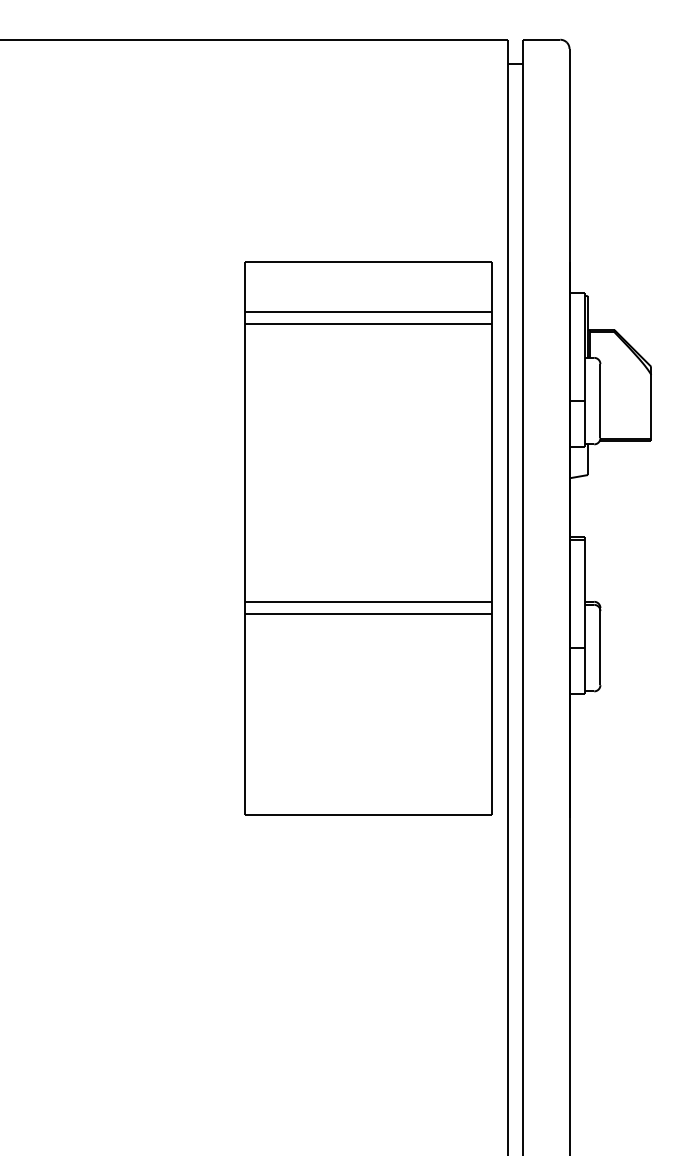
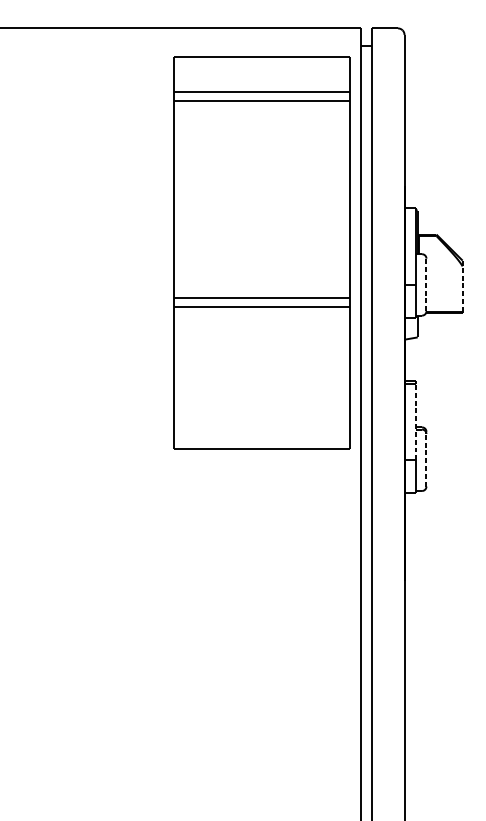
line: (600, 400) -> (426, 284), solid -> dashed
line: (651, 406) -> (462, 288), solid -> dashed
part: (368, 538) -> (261, 253), moved
line: (584, 593) -> (415, 421), solid -> dashed
line: (600, 647) -> (426, 459), solid -> dashed

